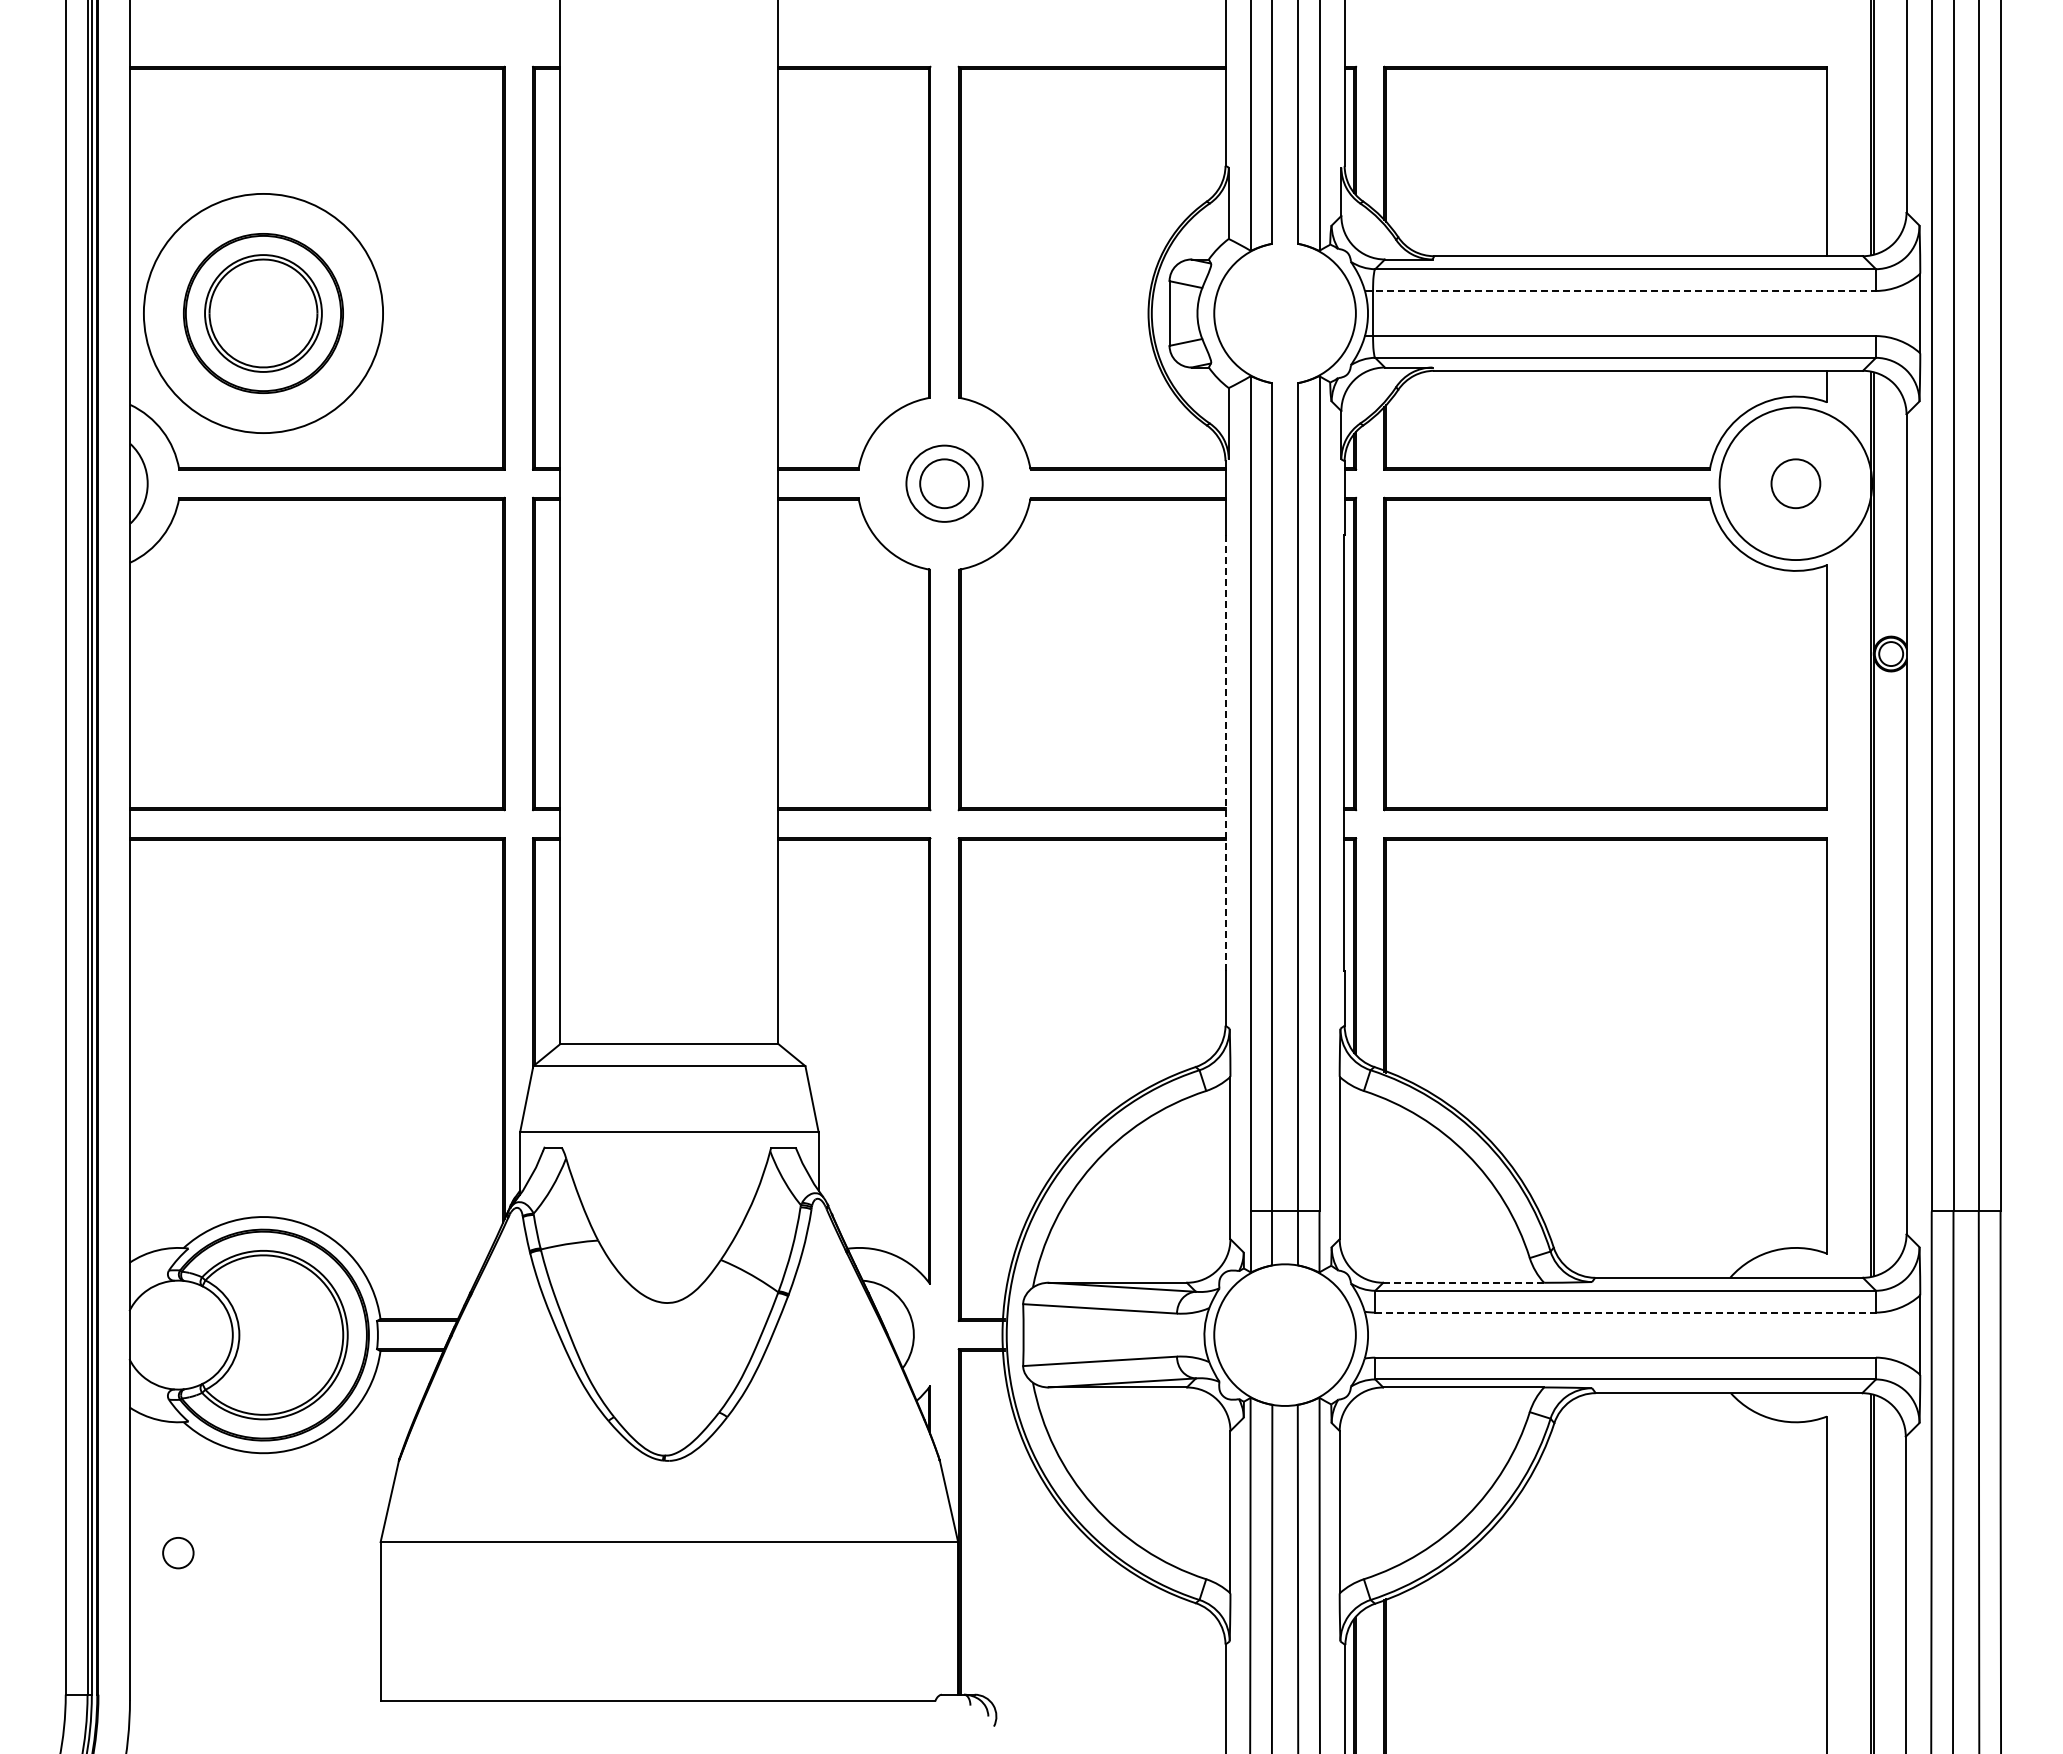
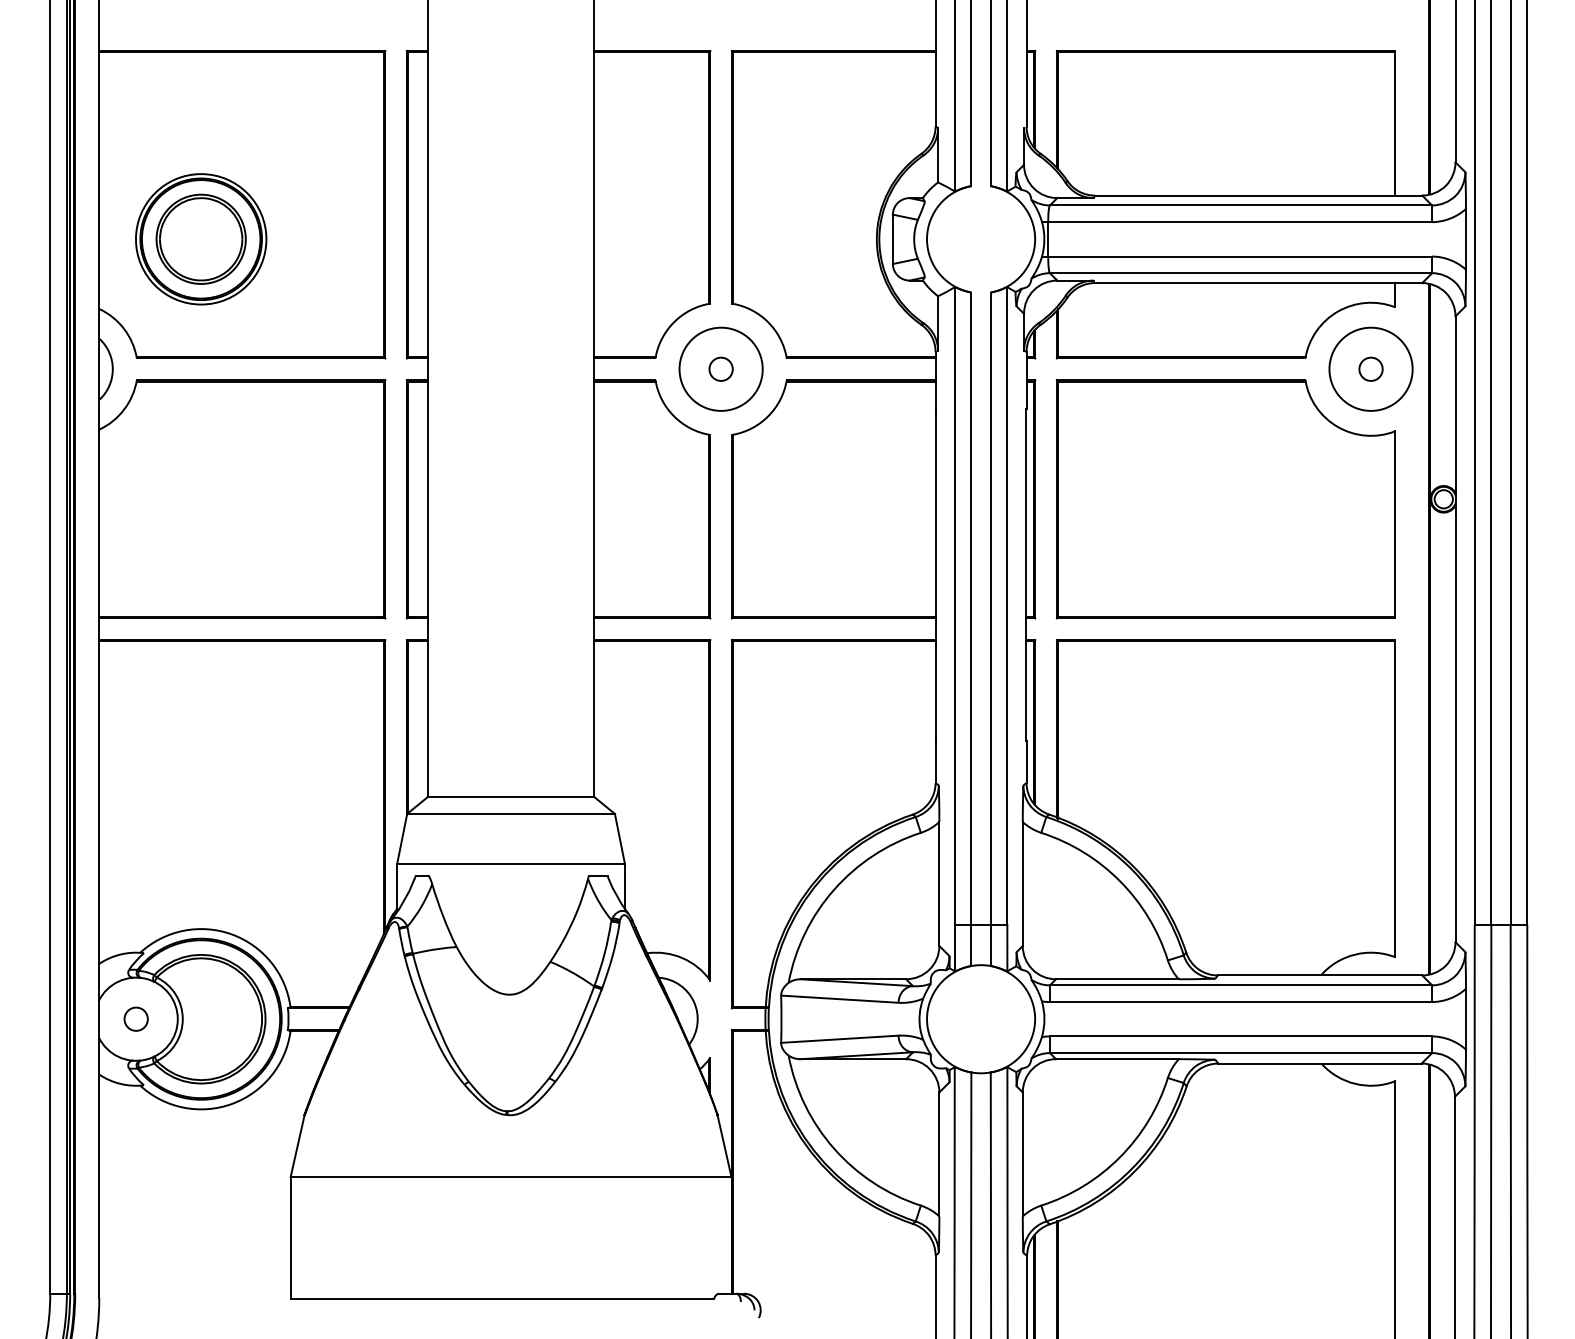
line: (1620, 290) -> (1237, 221), dashed -> solid
circle: (263, 313) -> (201, 239), size x0.71
circle: (944, 483) -> (721, 369), size x0.62
circle: (944, 483) -> (721, 369), size x1.43
circle: (1795, 483) -> (1370, 369), size x0.62
circle: (1795, 483) -> (1370, 369), size x0.71
line: (1226, 753) -> (936, 575), dashed -> solid
line: (1463, 1282) -> (1117, 979), dashed -> solid
line: (1626, 1312) -> (1241, 1001), dashed -> solid
circle: (178, 1553) -> (136, 1019), moved

